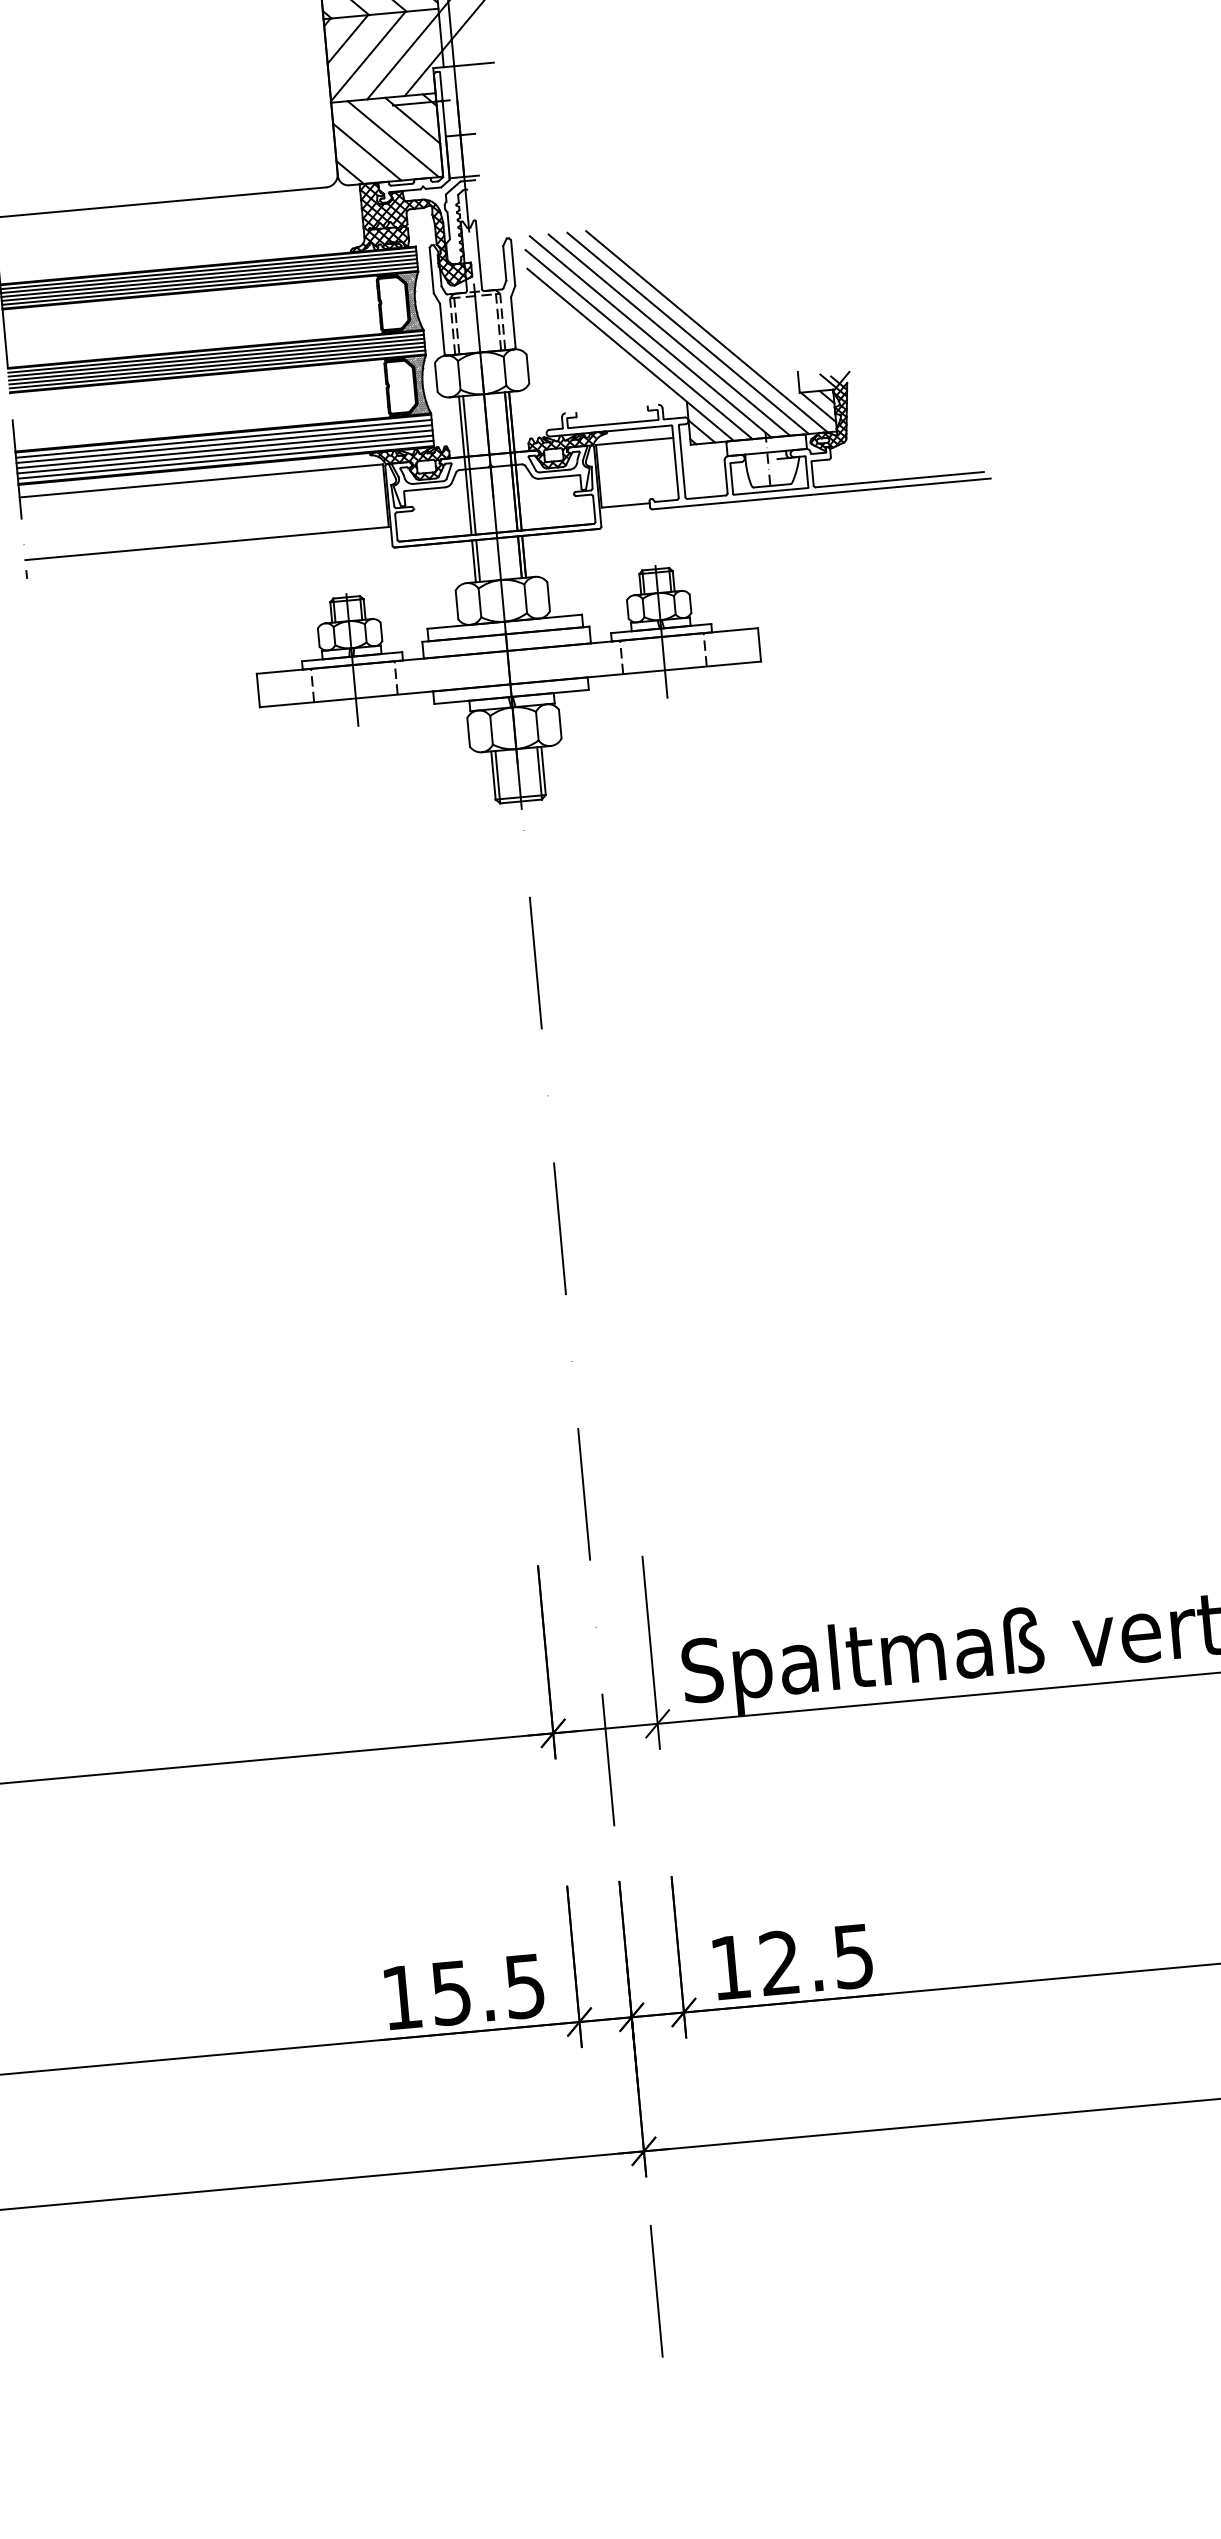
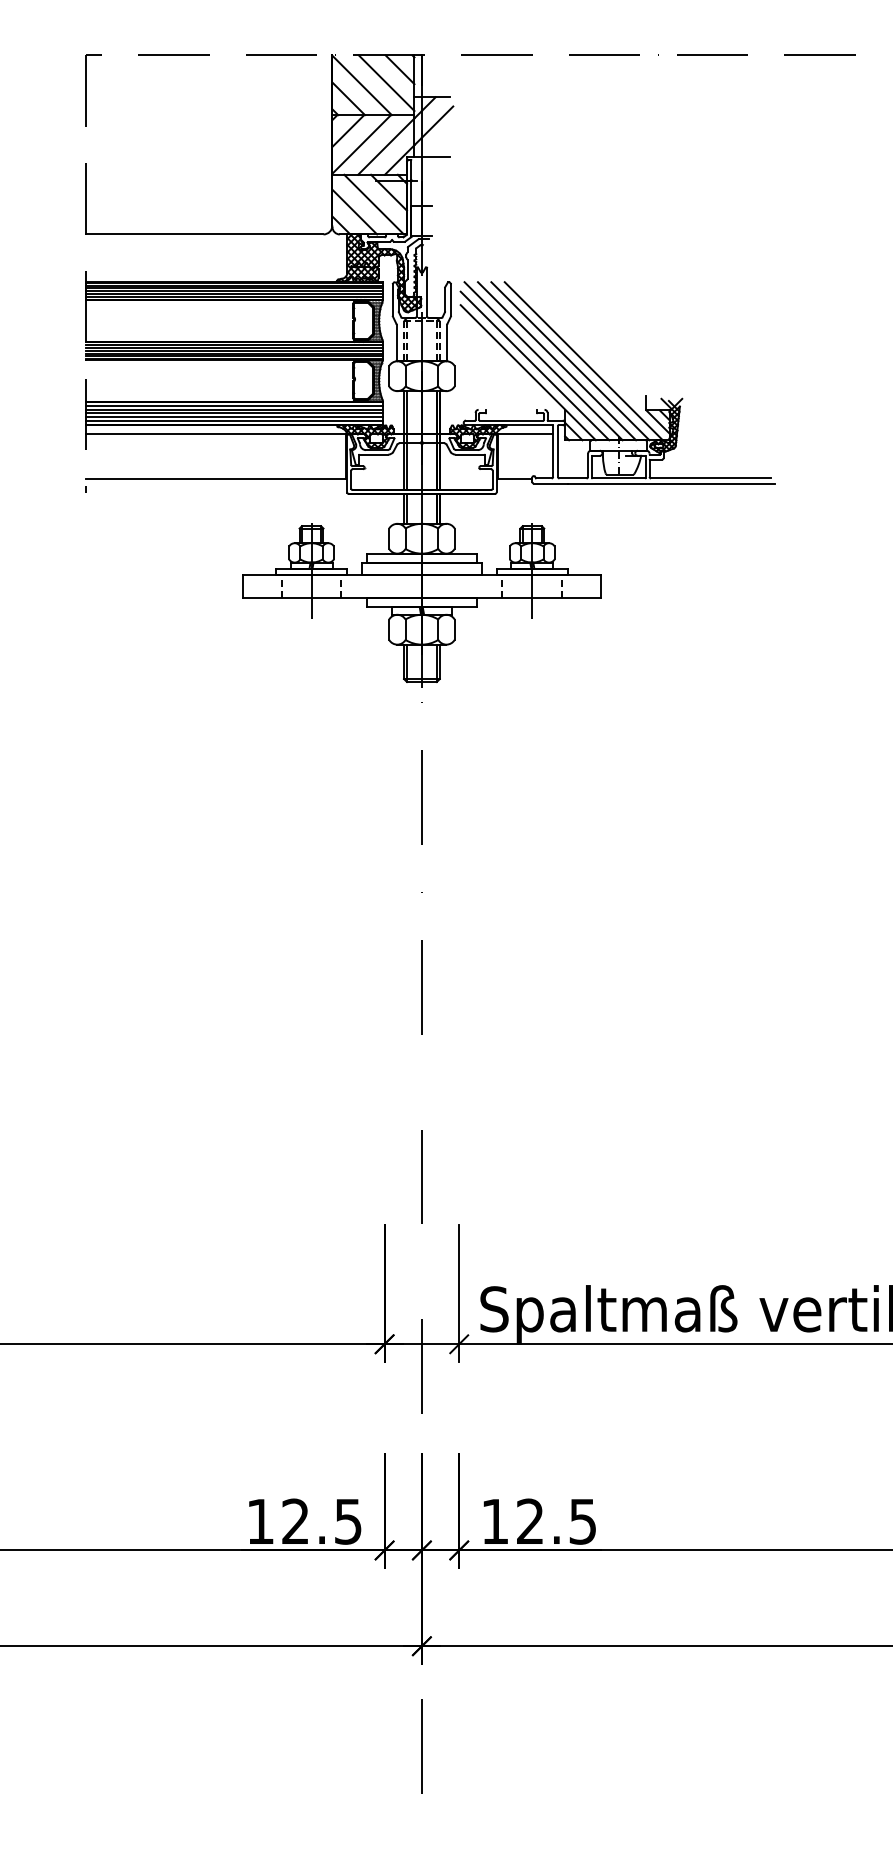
text: (451, 1992) -> (295, 1521), 15.5 -> 12.5

